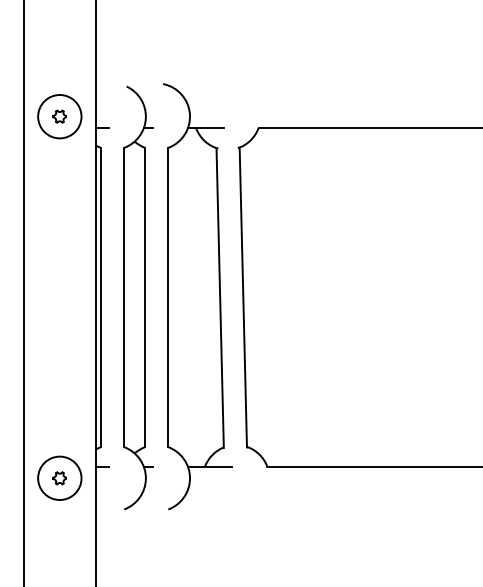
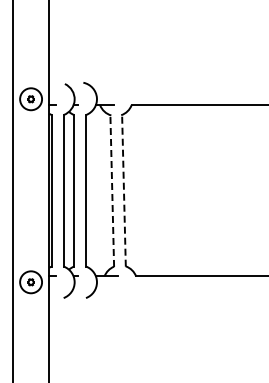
line: (242, 296) -> (123, 190), solid -> dashed
line: (220, 298) -> (112, 191), solid -> dashed

